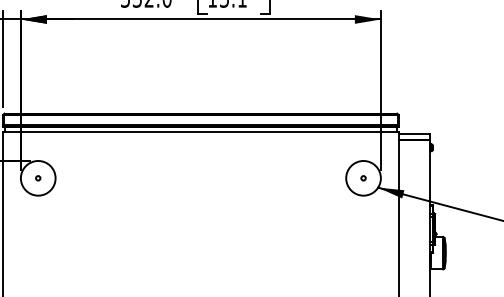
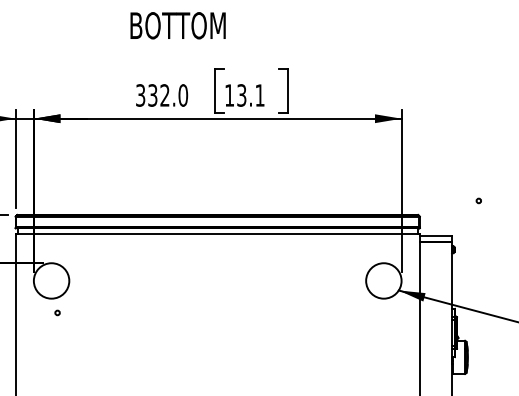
circle: (38, 177) -> (57, 312), moved
circle: (363, 177) -> (478, 200), moved

